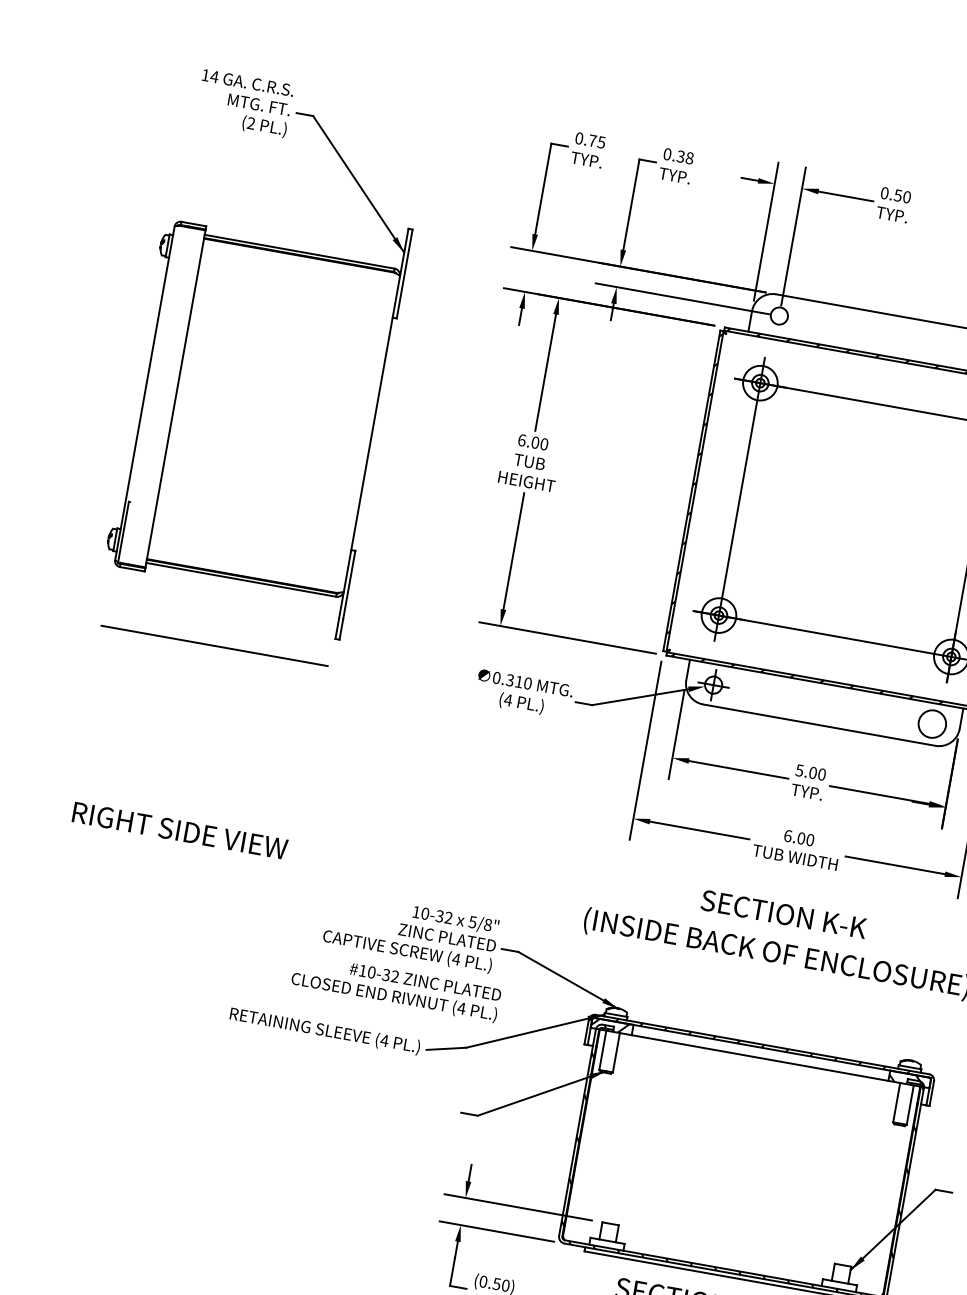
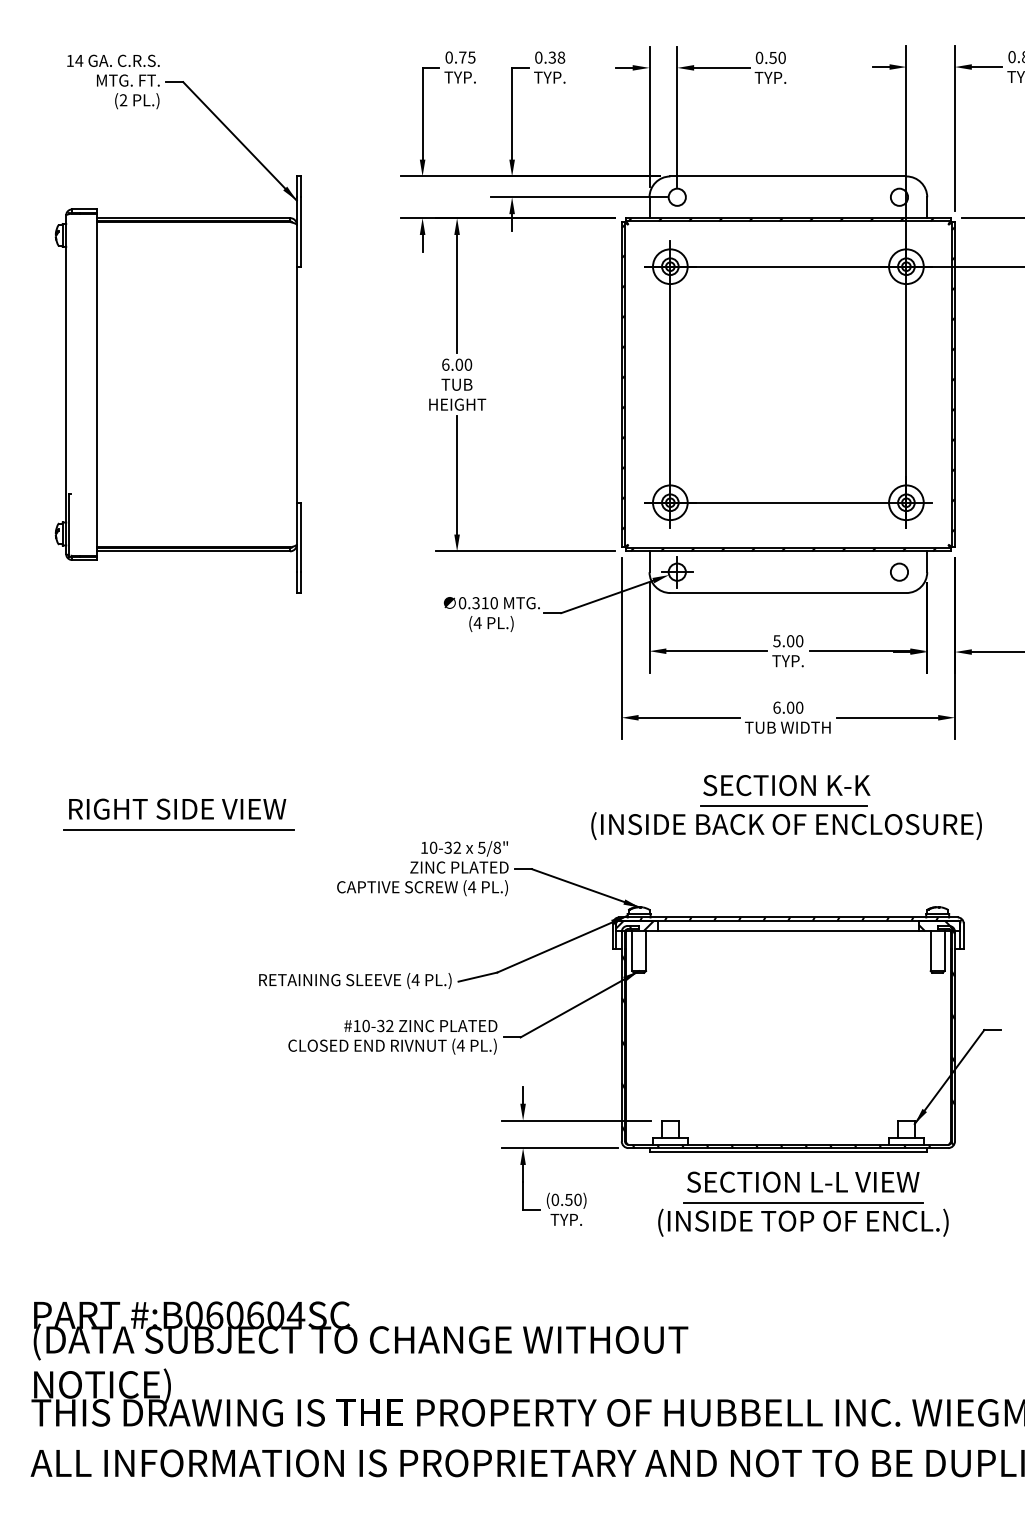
line: (214, 645) -> (178, 829), moved
circle: (932, 723) -> (899, 571), size x0.62
line: (777, 934) -> (783, 806), added
text: (395, 988) -> (392, 1037), moved

